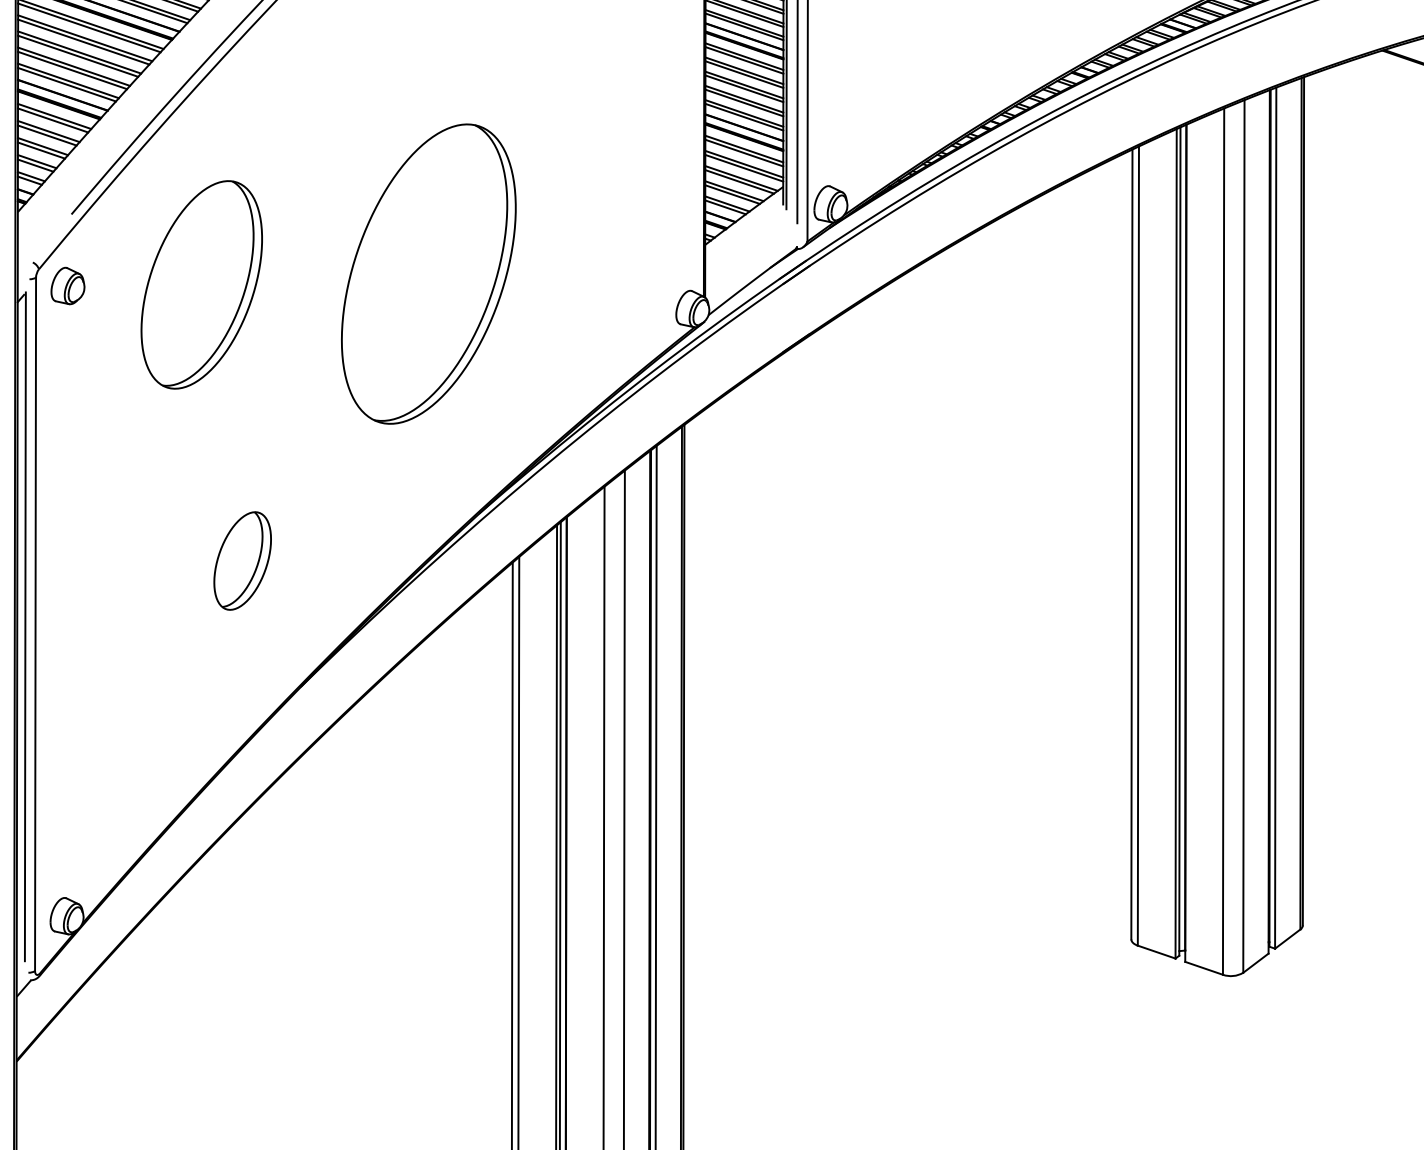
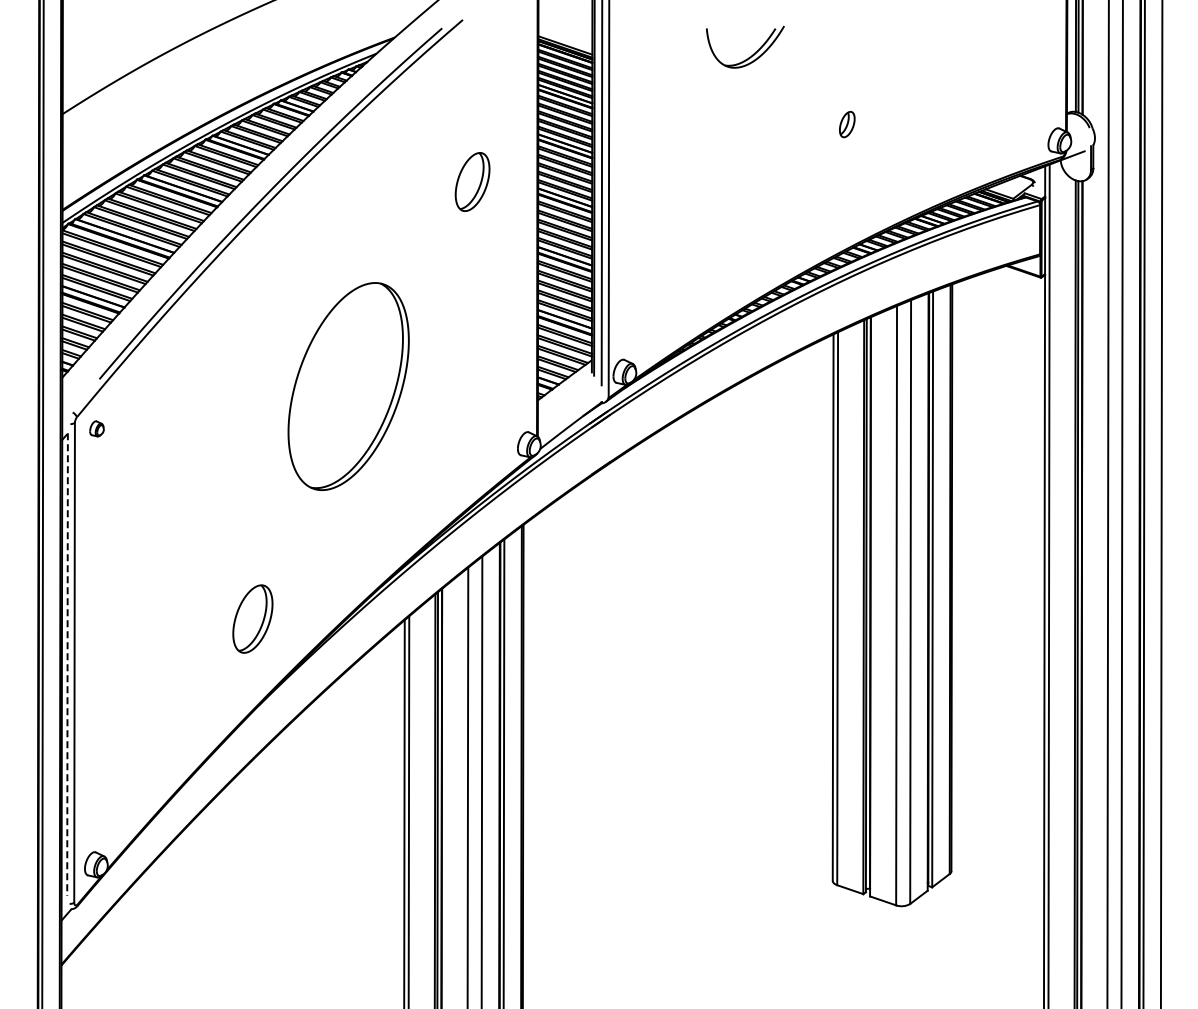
part: (428, 274) -> (348, 386), moved
part: (201, 284) -> (189, 427), removed
part: (67, 285) -> (96, 428), size x0.6
part: (242, 560) -> (252, 618), moved
line: (25, 628) -> (67, 665), solid -> dashed

